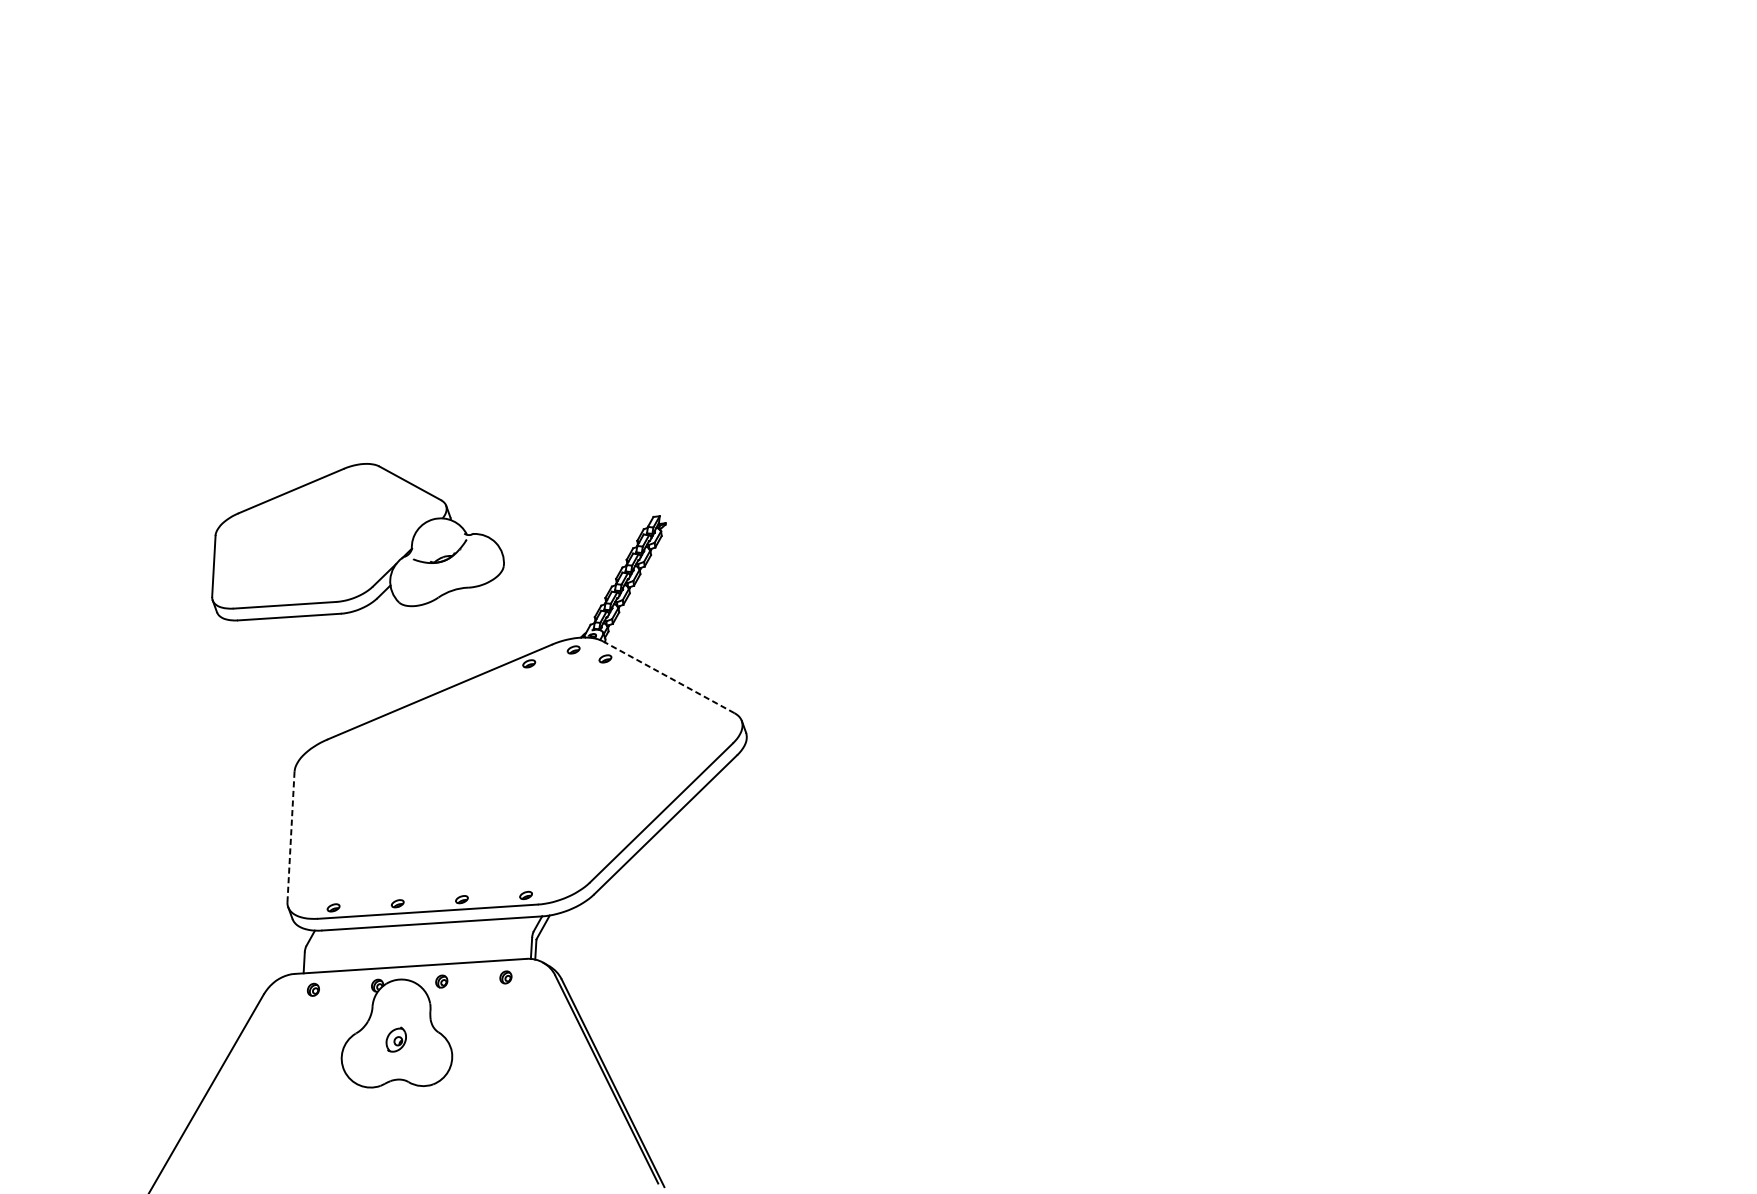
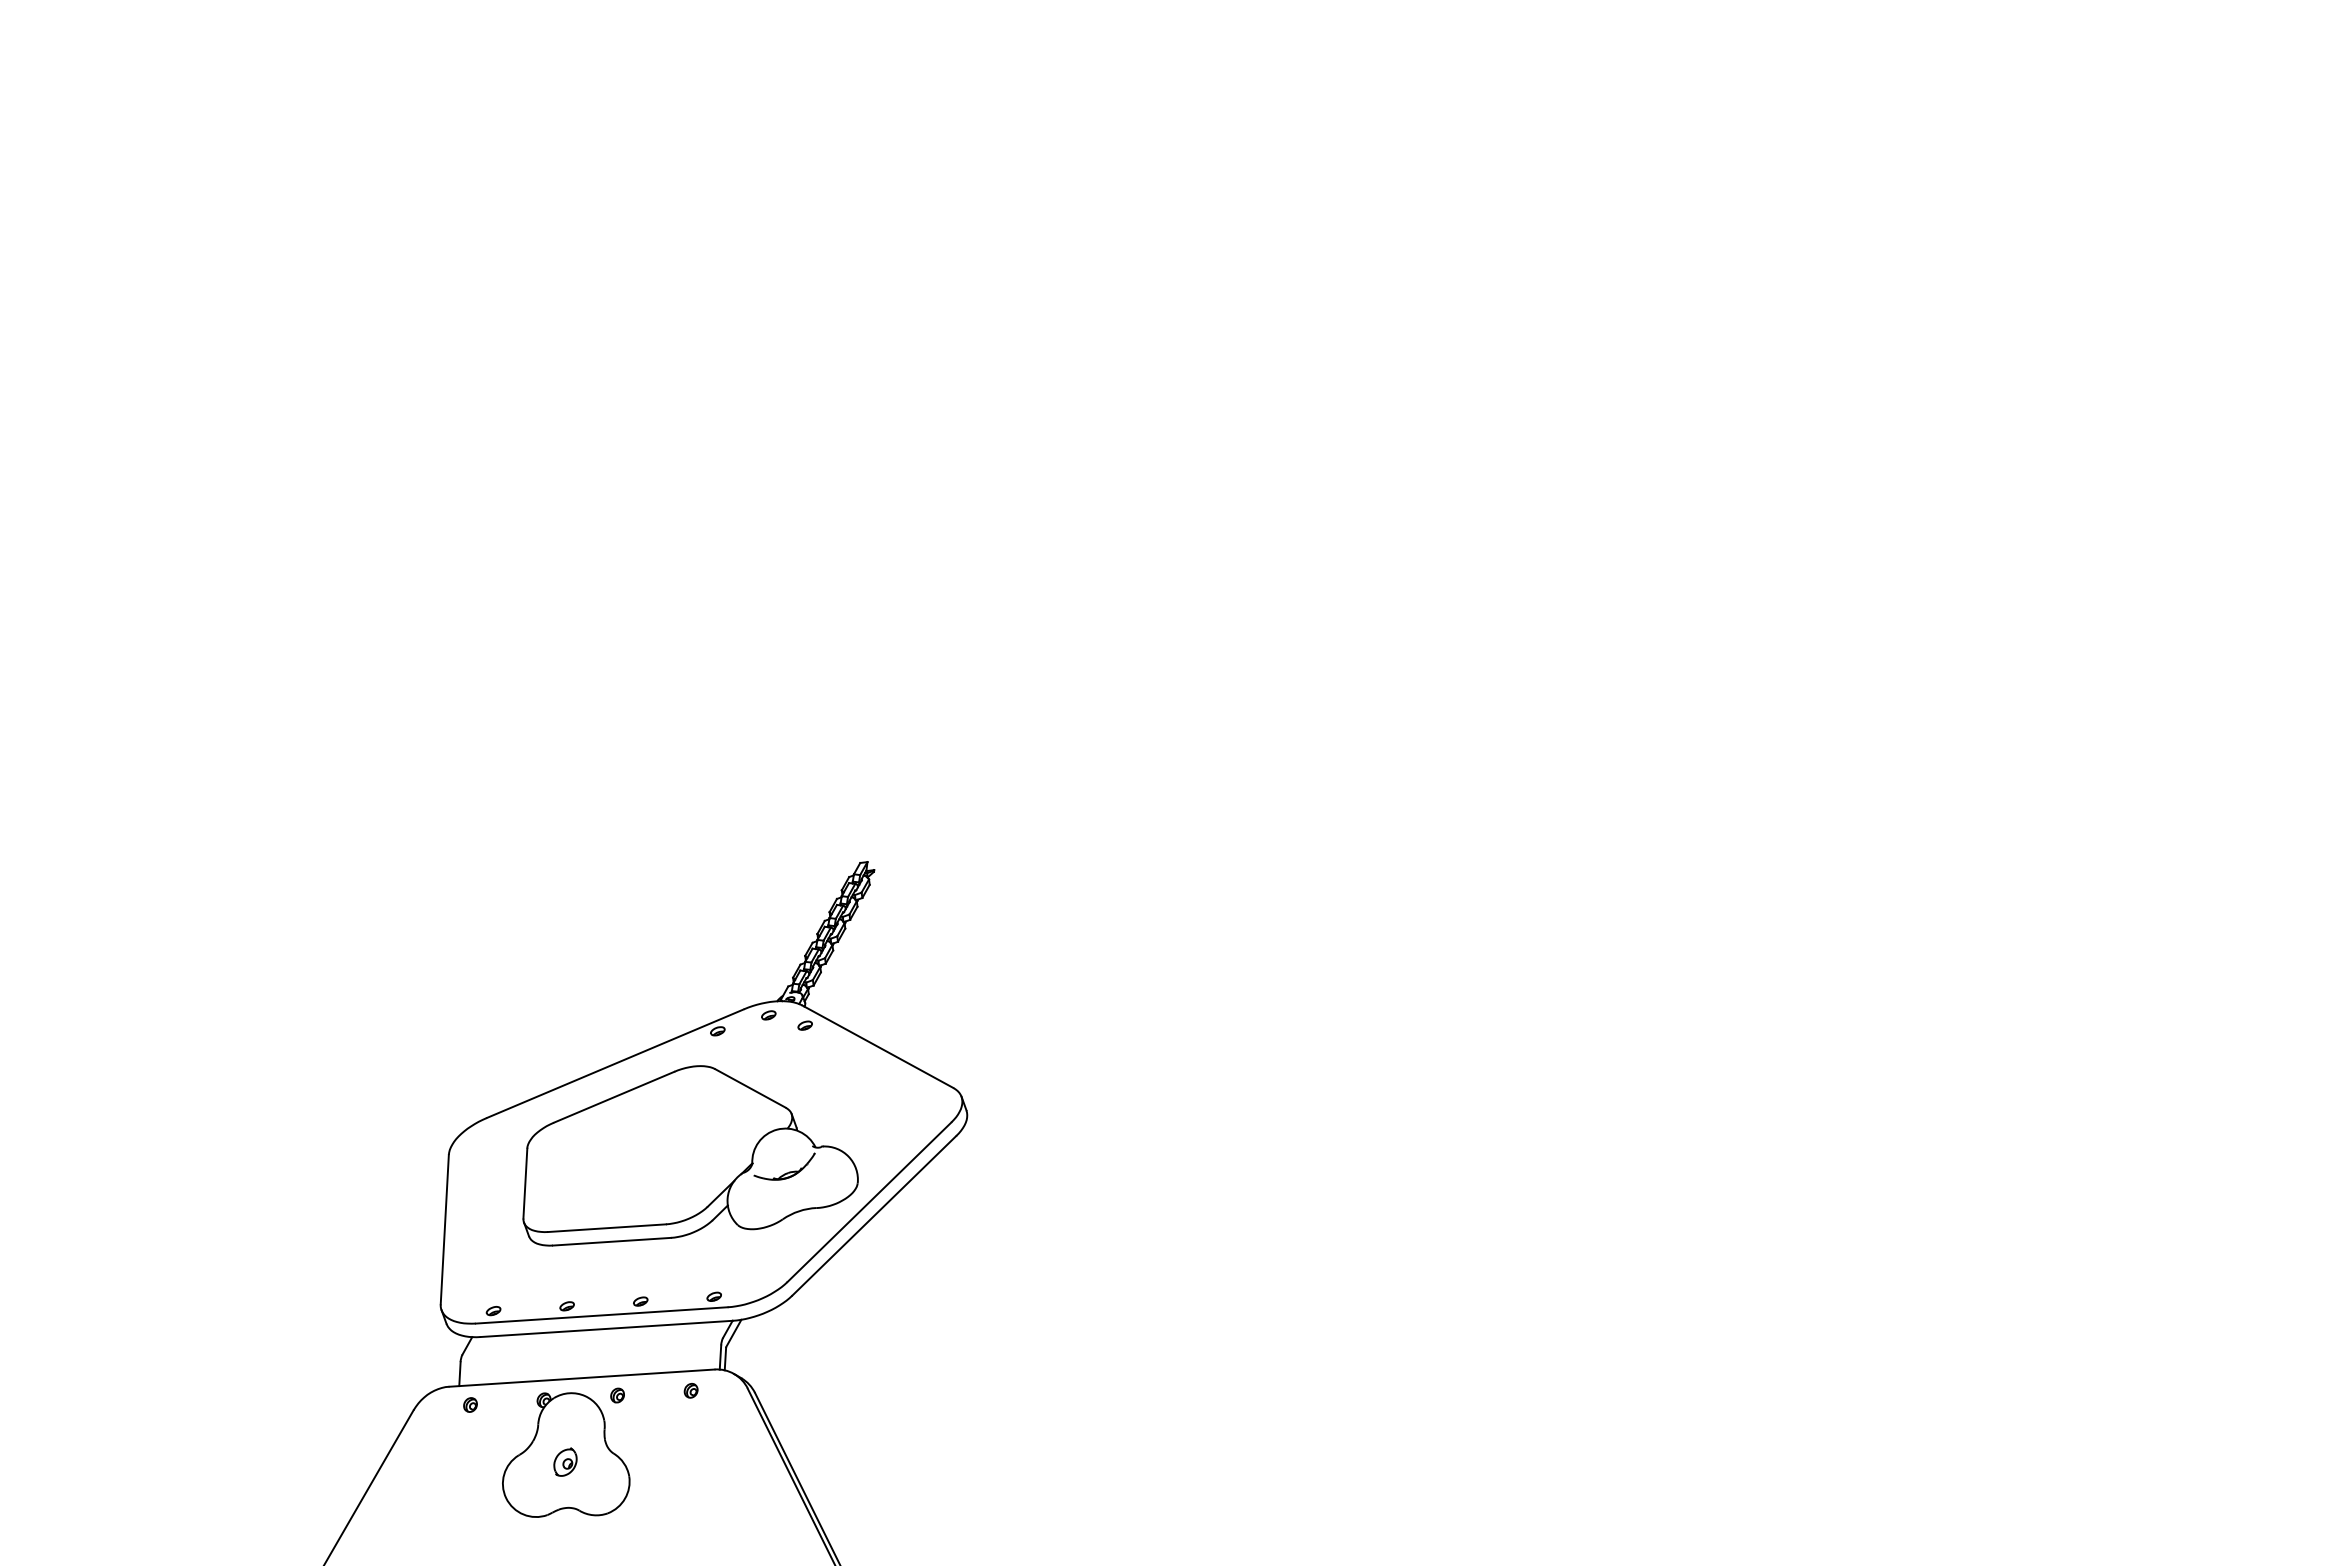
part: (357, 541) -> (690, 1155), moved
line: (668, 677) -> (877, 1046), dashed -> solid
line: (290, 836) -> (444, 1229), dashed -> solid

